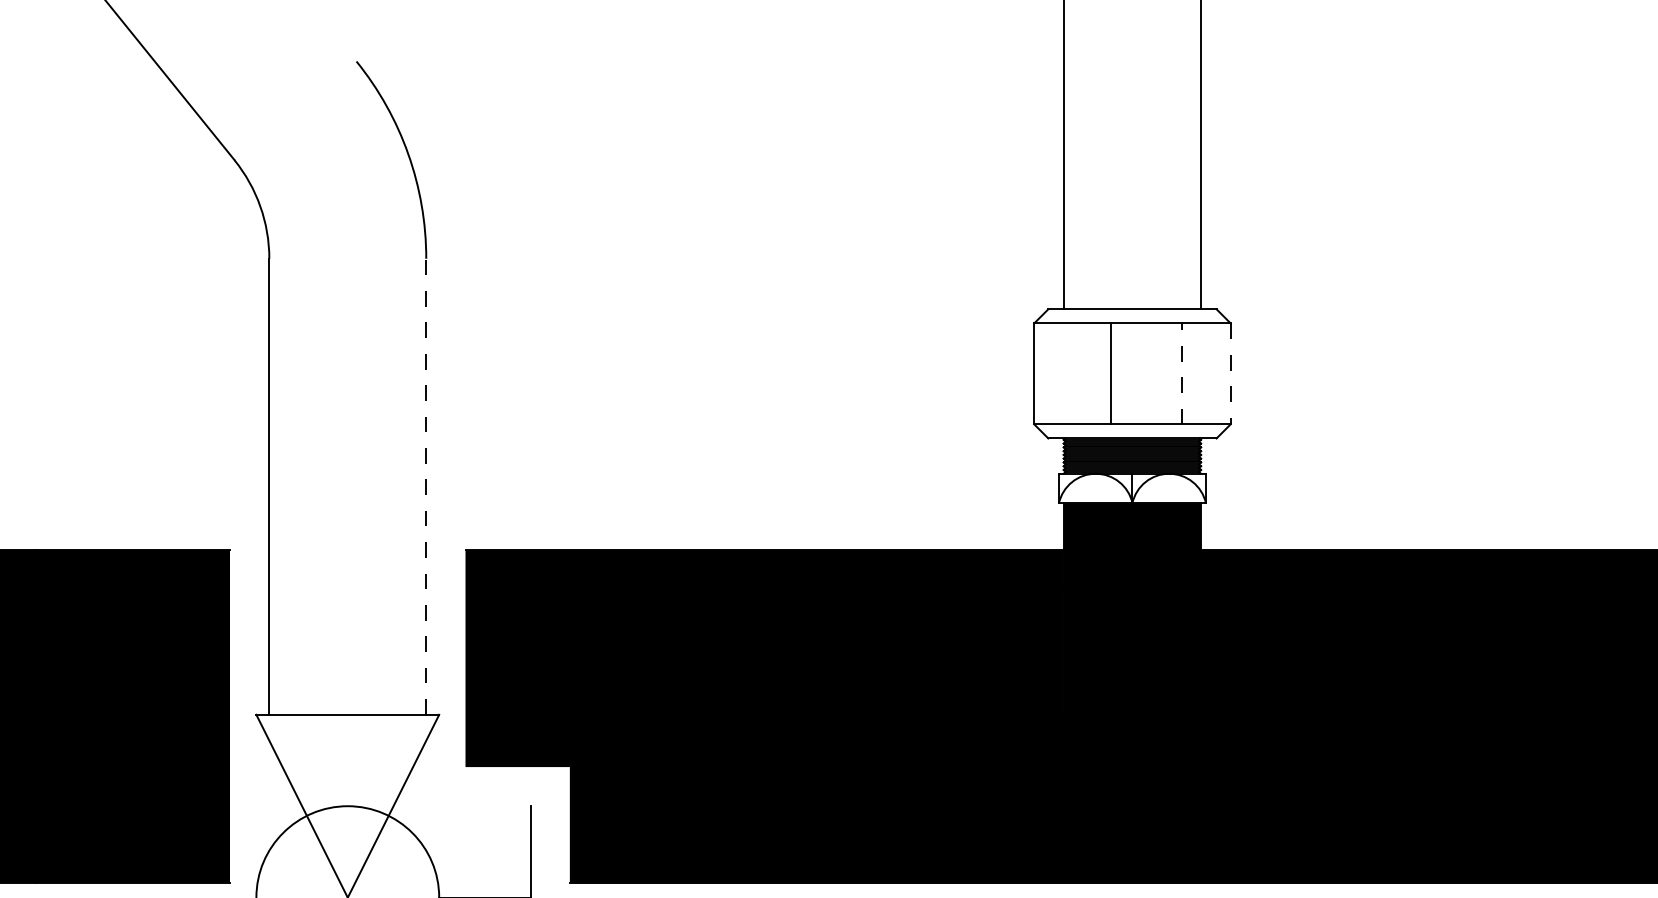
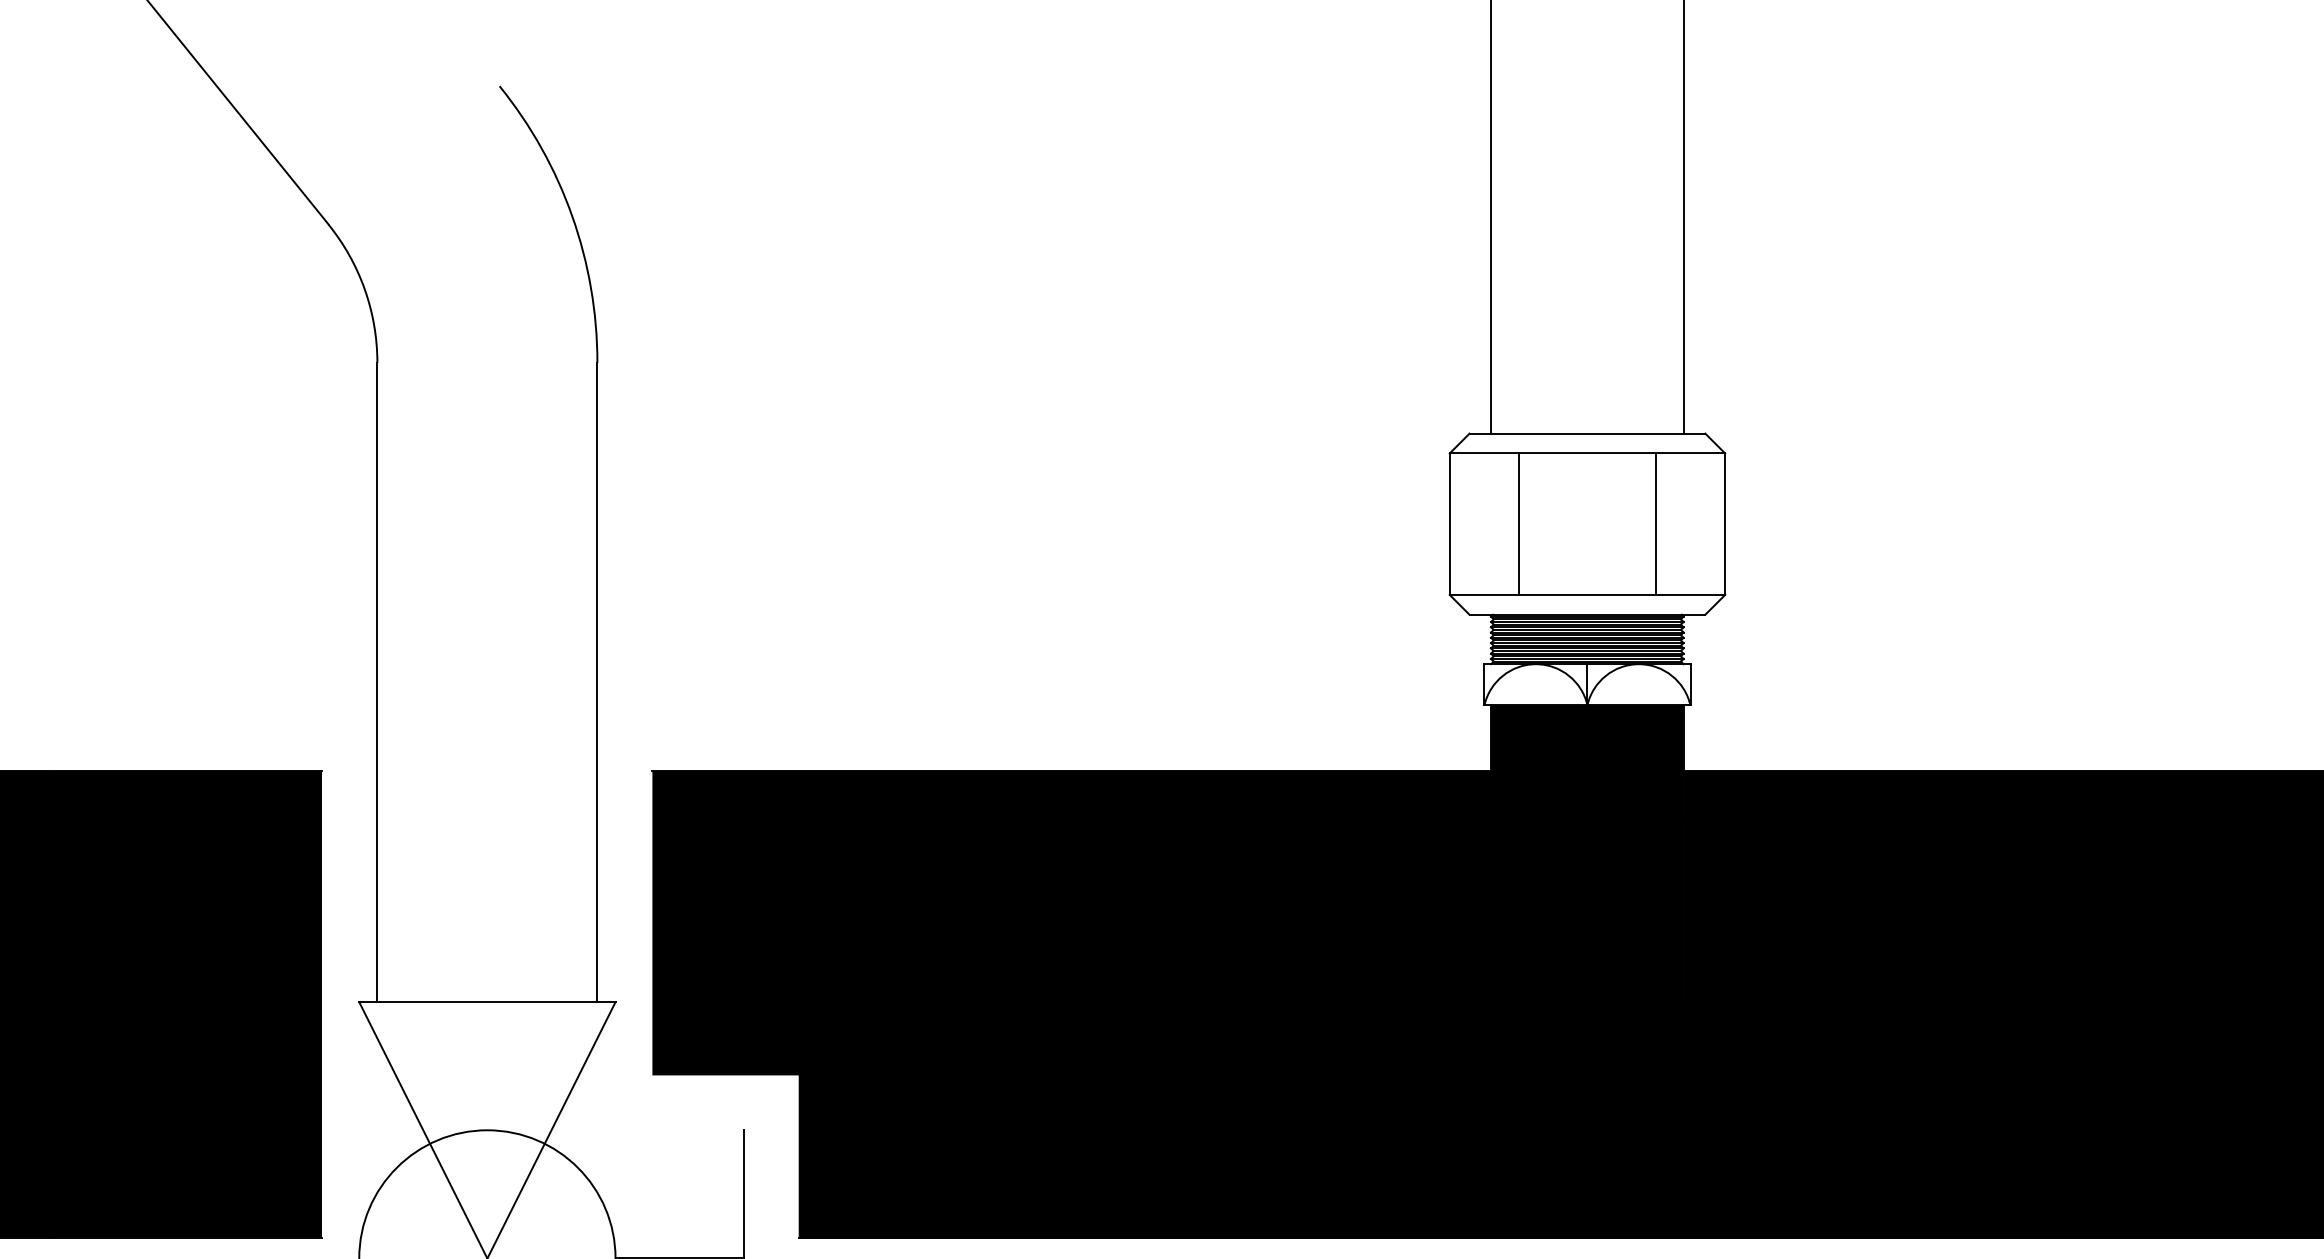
line: (1111, 373) -> (1518, 523), moved
line: (1181, 374) -> (1656, 524), dashed -> solid
line: (1230, 374) -> (1725, 524), dashed -> solid
line: (426, 486) -> (597, 682), dashed -> solid

